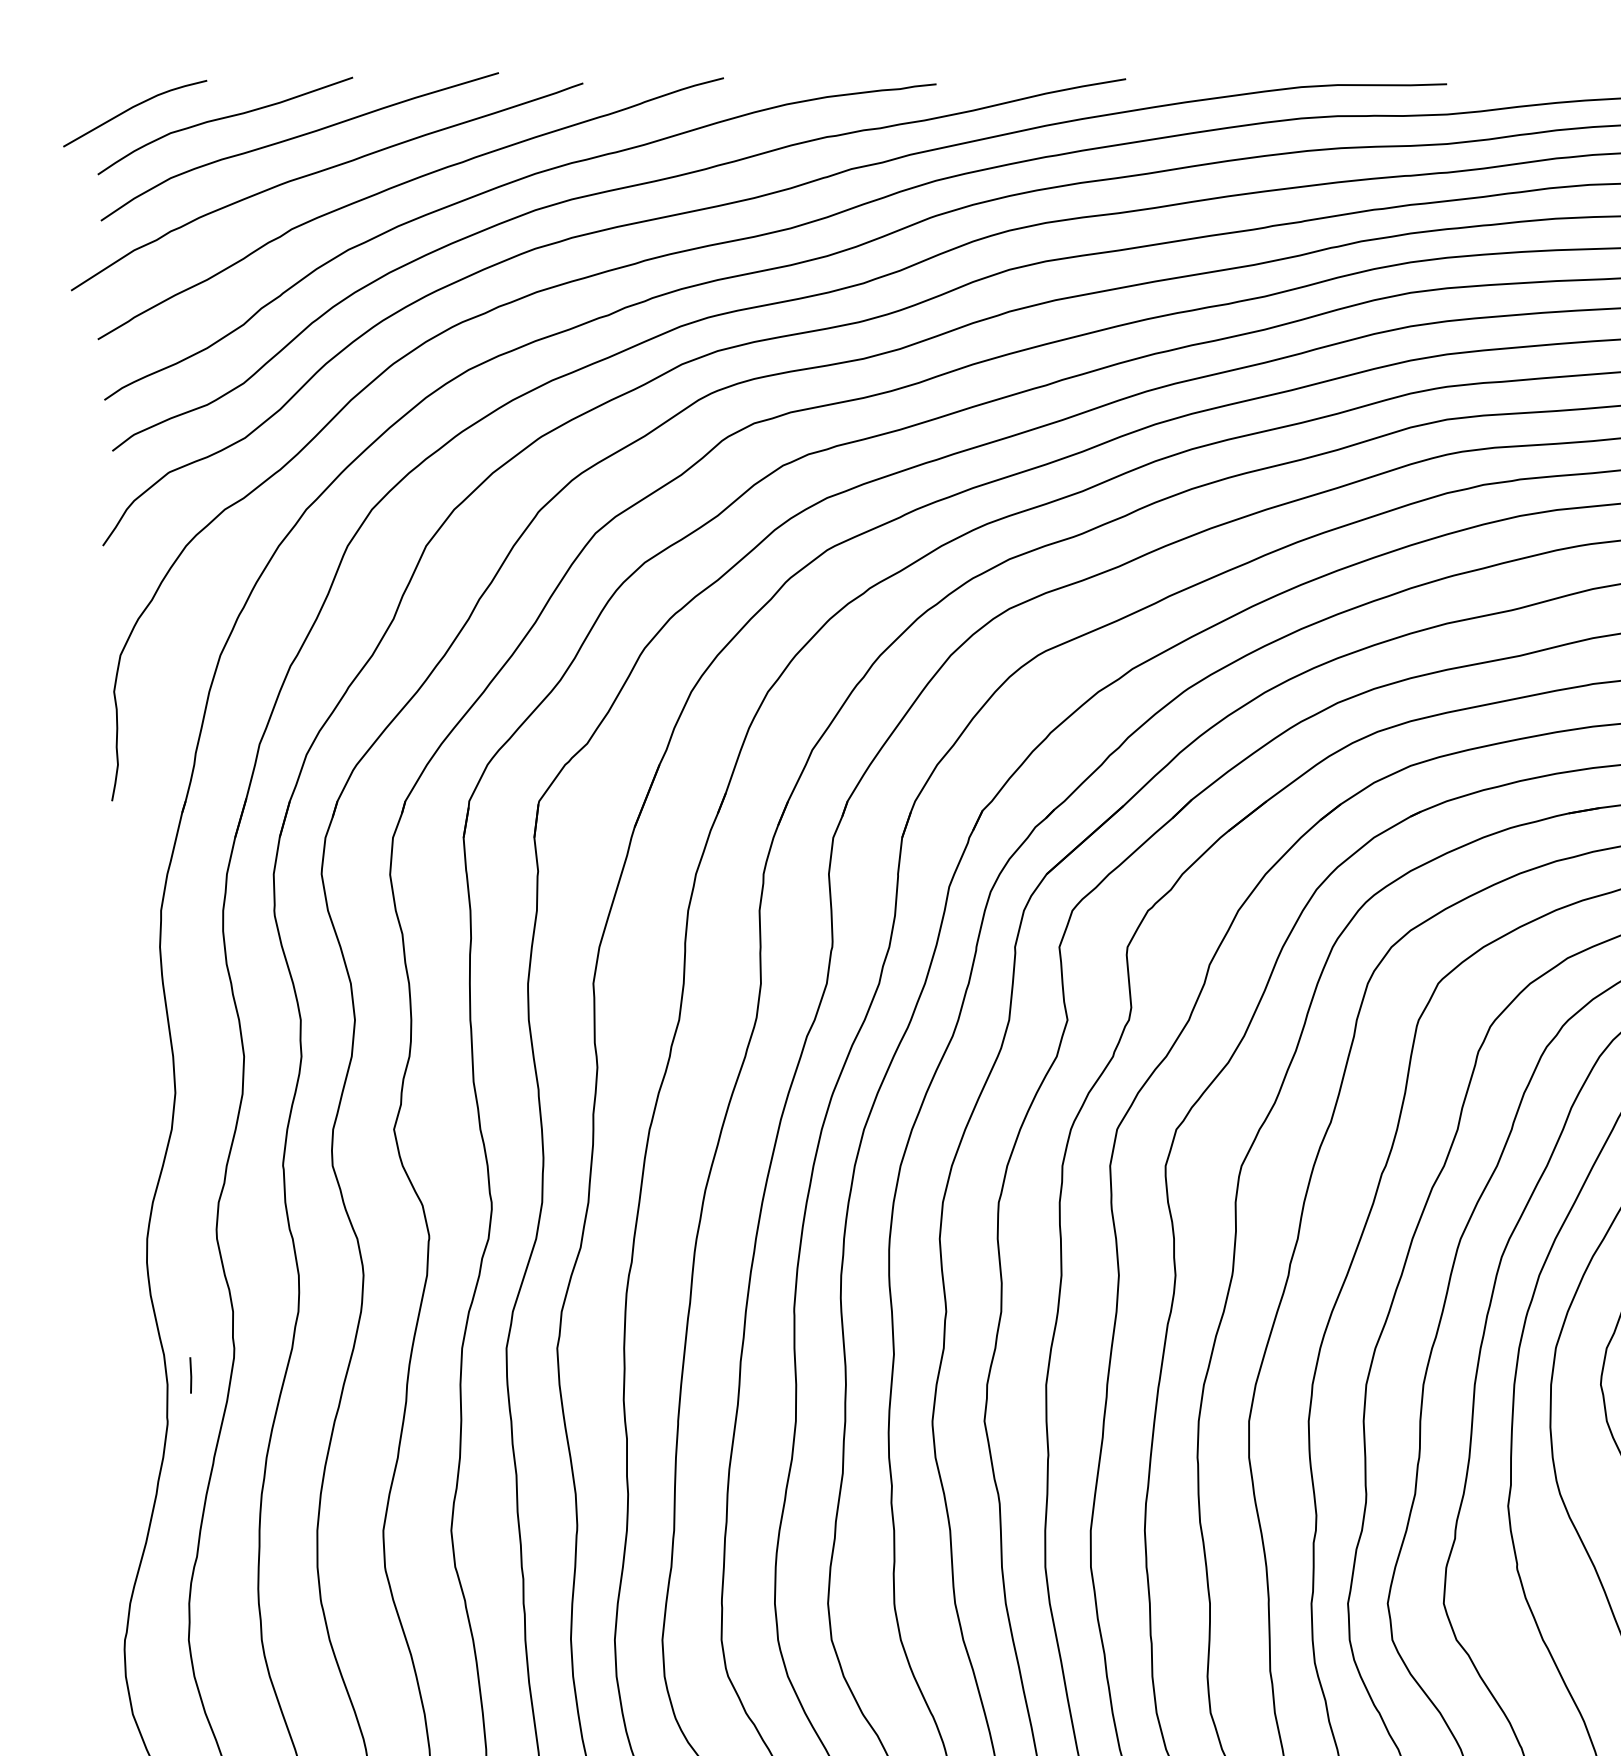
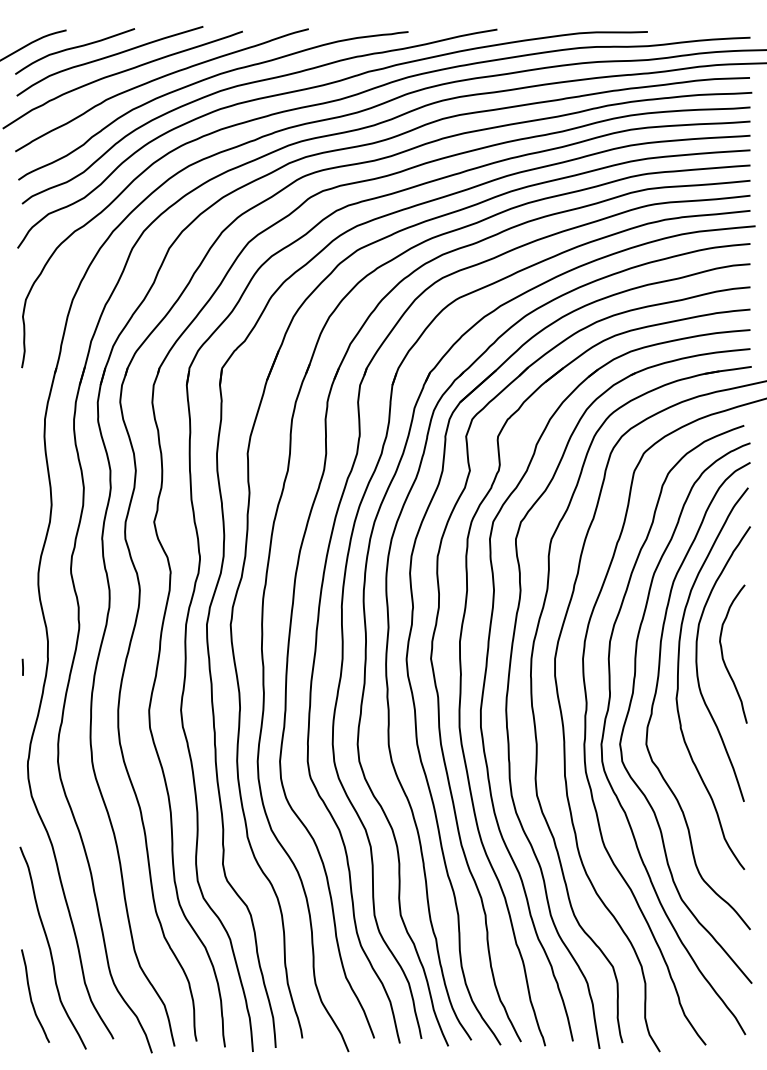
line: (189, 1373) -> (22, 666), moved

